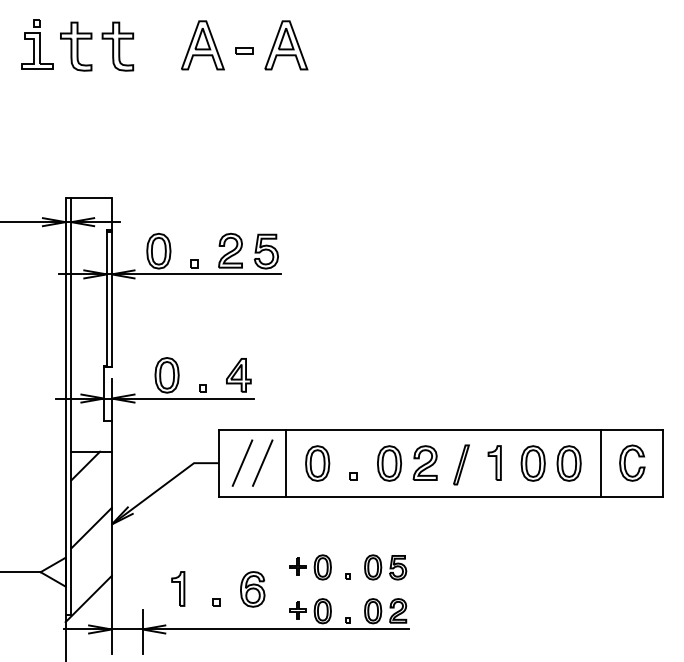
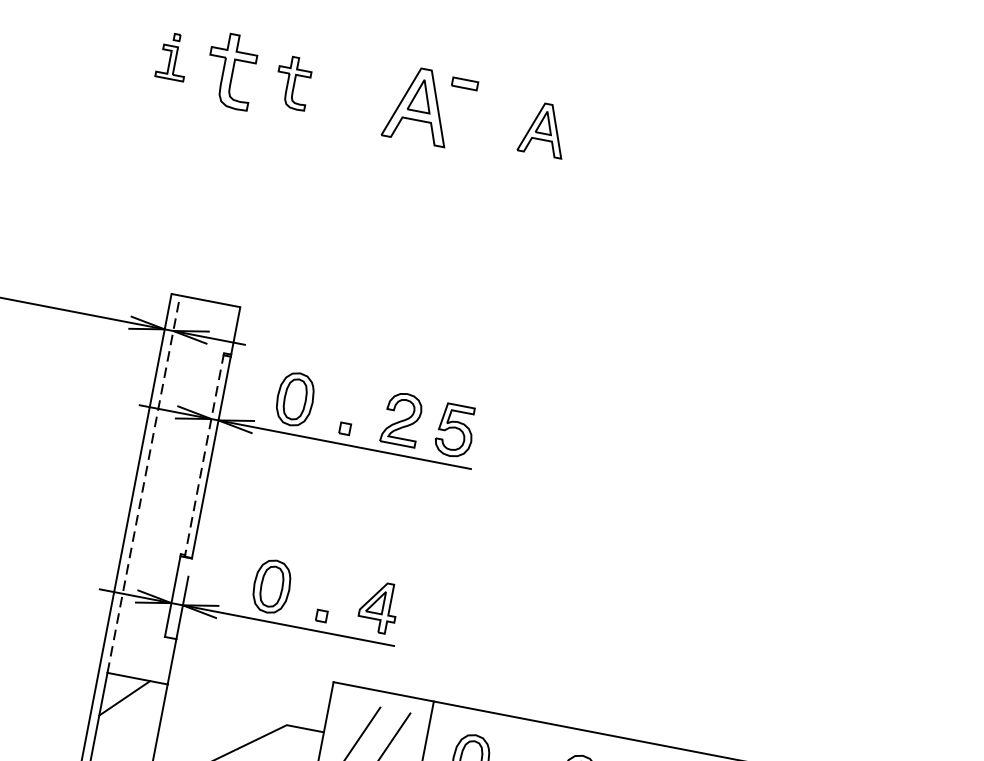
part: (37, 44) -> (173, 56), size x0.6
part: (286, 45) -> (544, 129), size x0.7
part: (117, 46) -> (292, 82), size x0.7
part: (244, 50) -> (465, 83), moved
line: (107, 297) -> (205, 453), solid -> dashed
line: (71, 325) -> (143, 484), solid -> dashed

